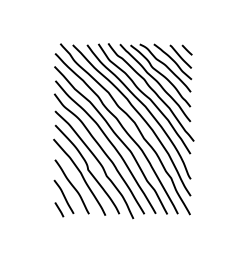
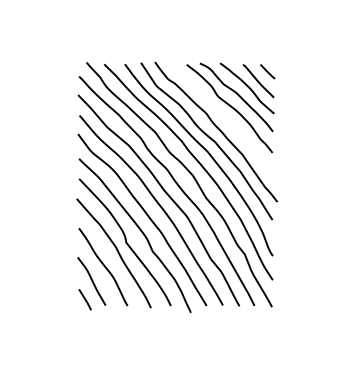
curve: (156, 81) -> (223, 116), removed

